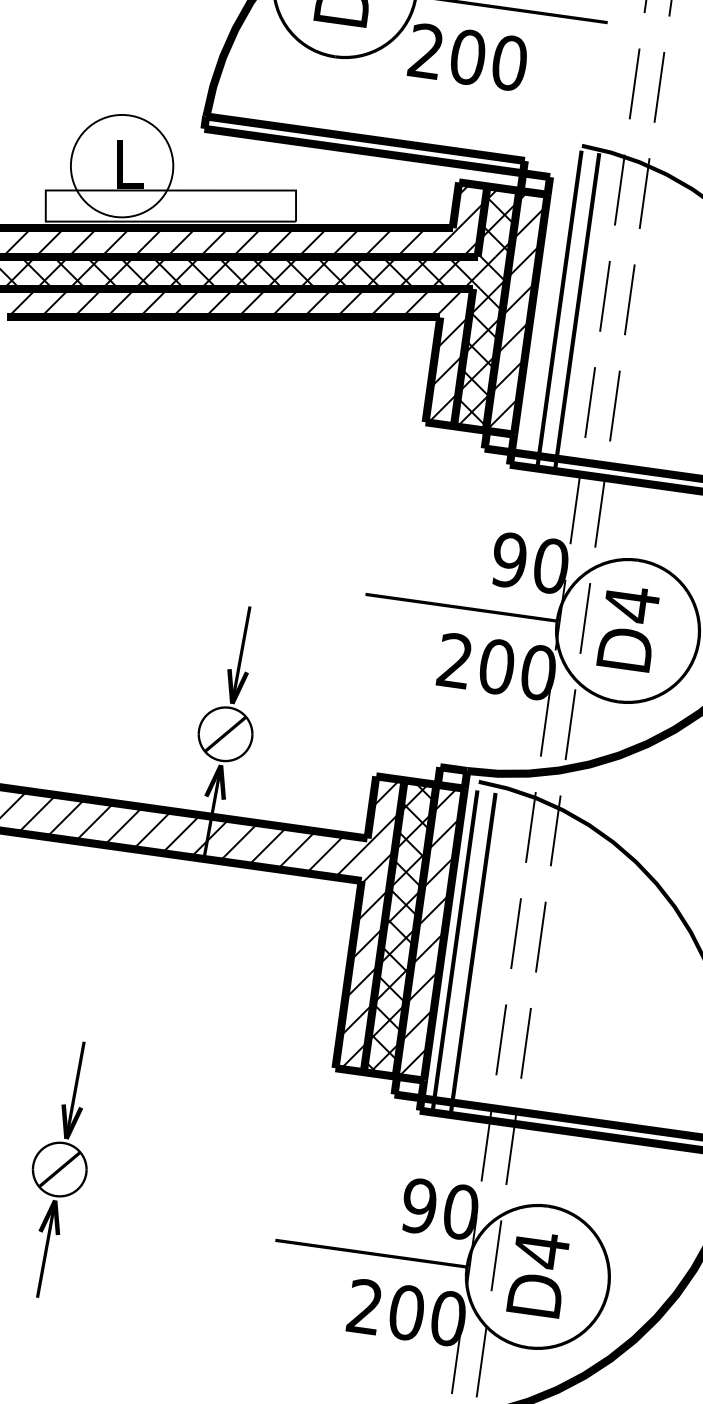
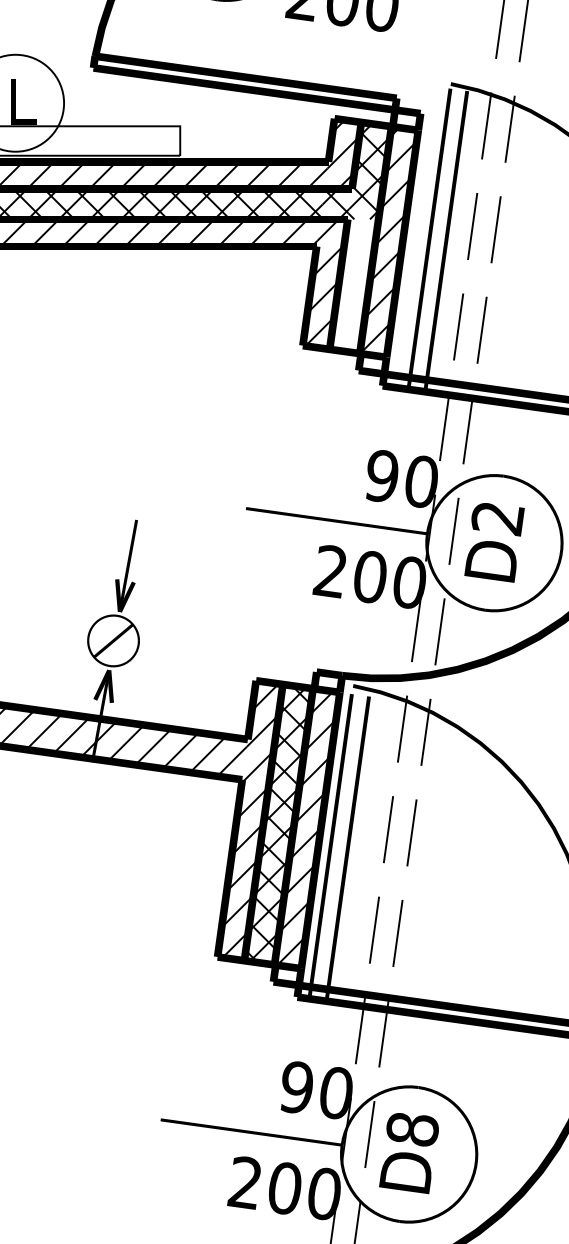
hatch: (479, 357) -> (353, 284), removed
text: (631, 605) -> (497, 519), D4 -> D2
text: (541, 1251) -> (412, 1130), D4 -> D8

